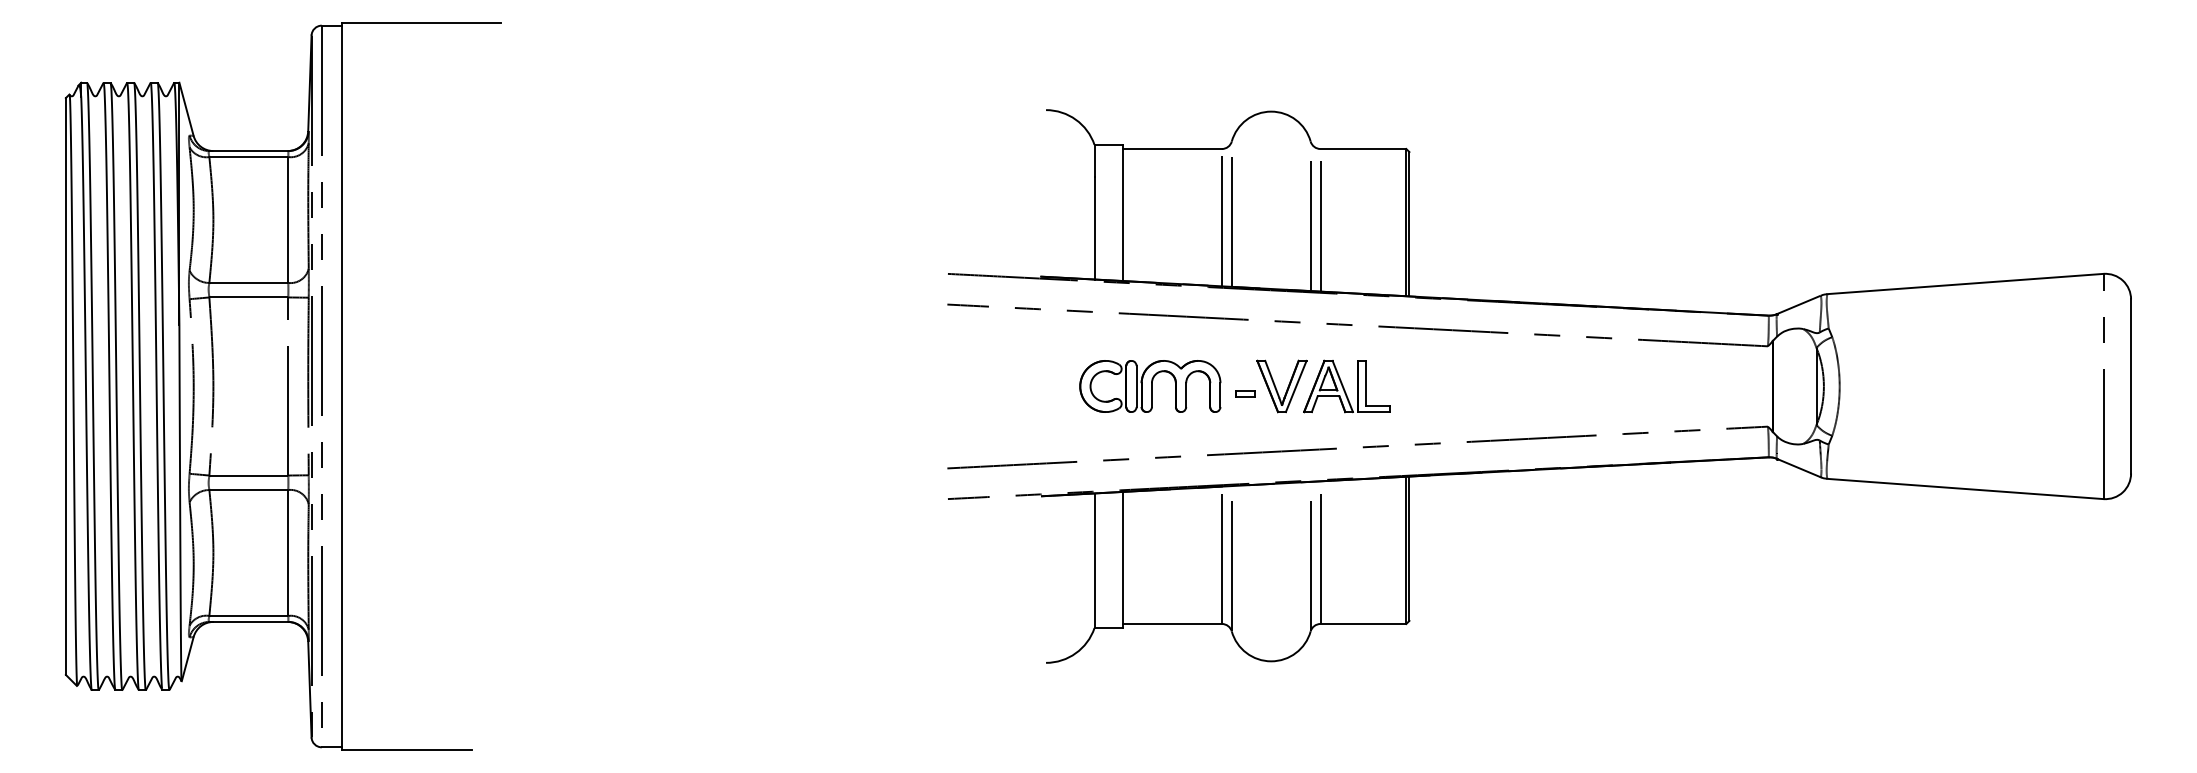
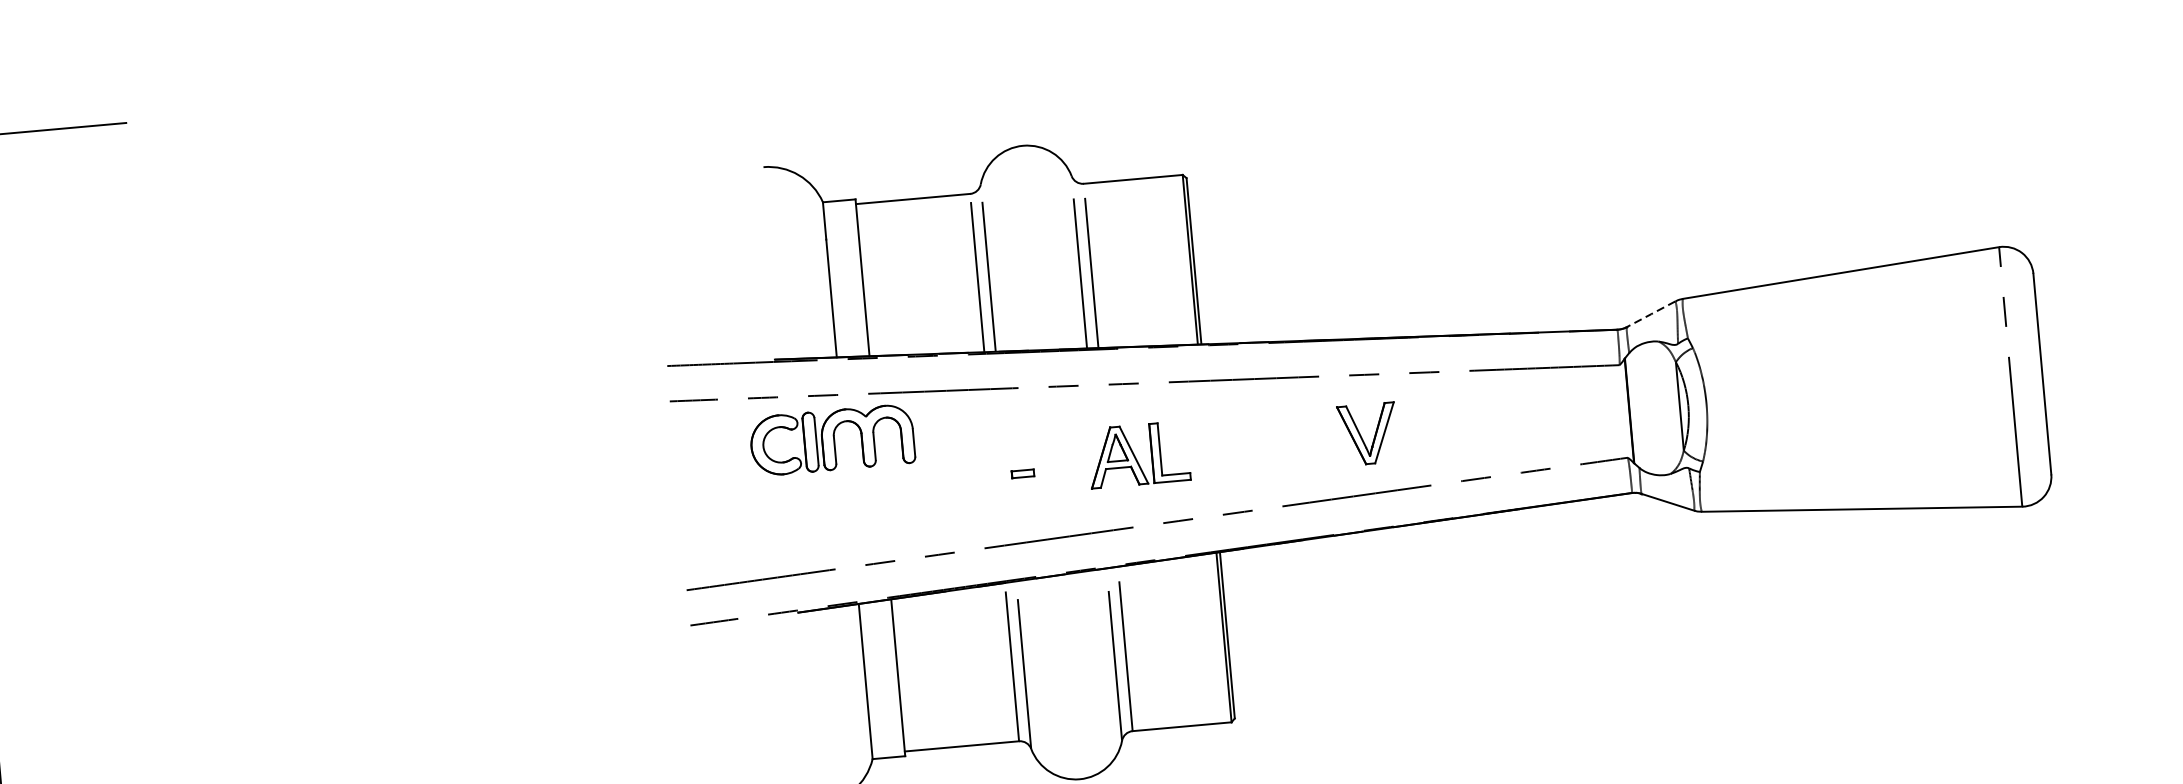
line: (1799, 304) -> (1651, 313), solid -> dashed
part: (1150, 386) -> (832, 440), moved
part: (1281, 386) -> (1367, 434), moved

